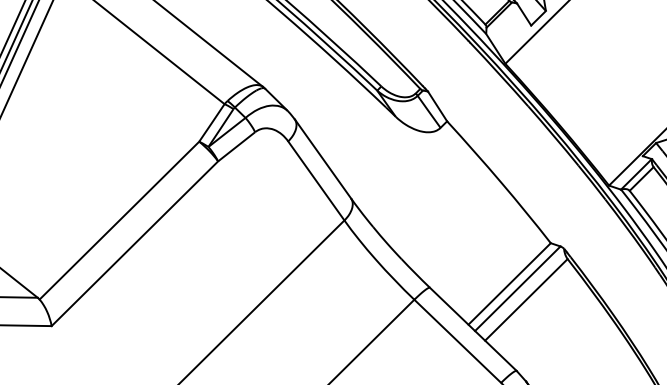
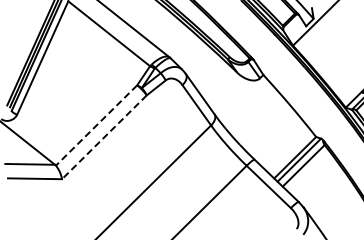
line: (119, 220) -> (96, 125), solid -> dashed
line: (135, 244) -> (104, 137), solid -> dashed

